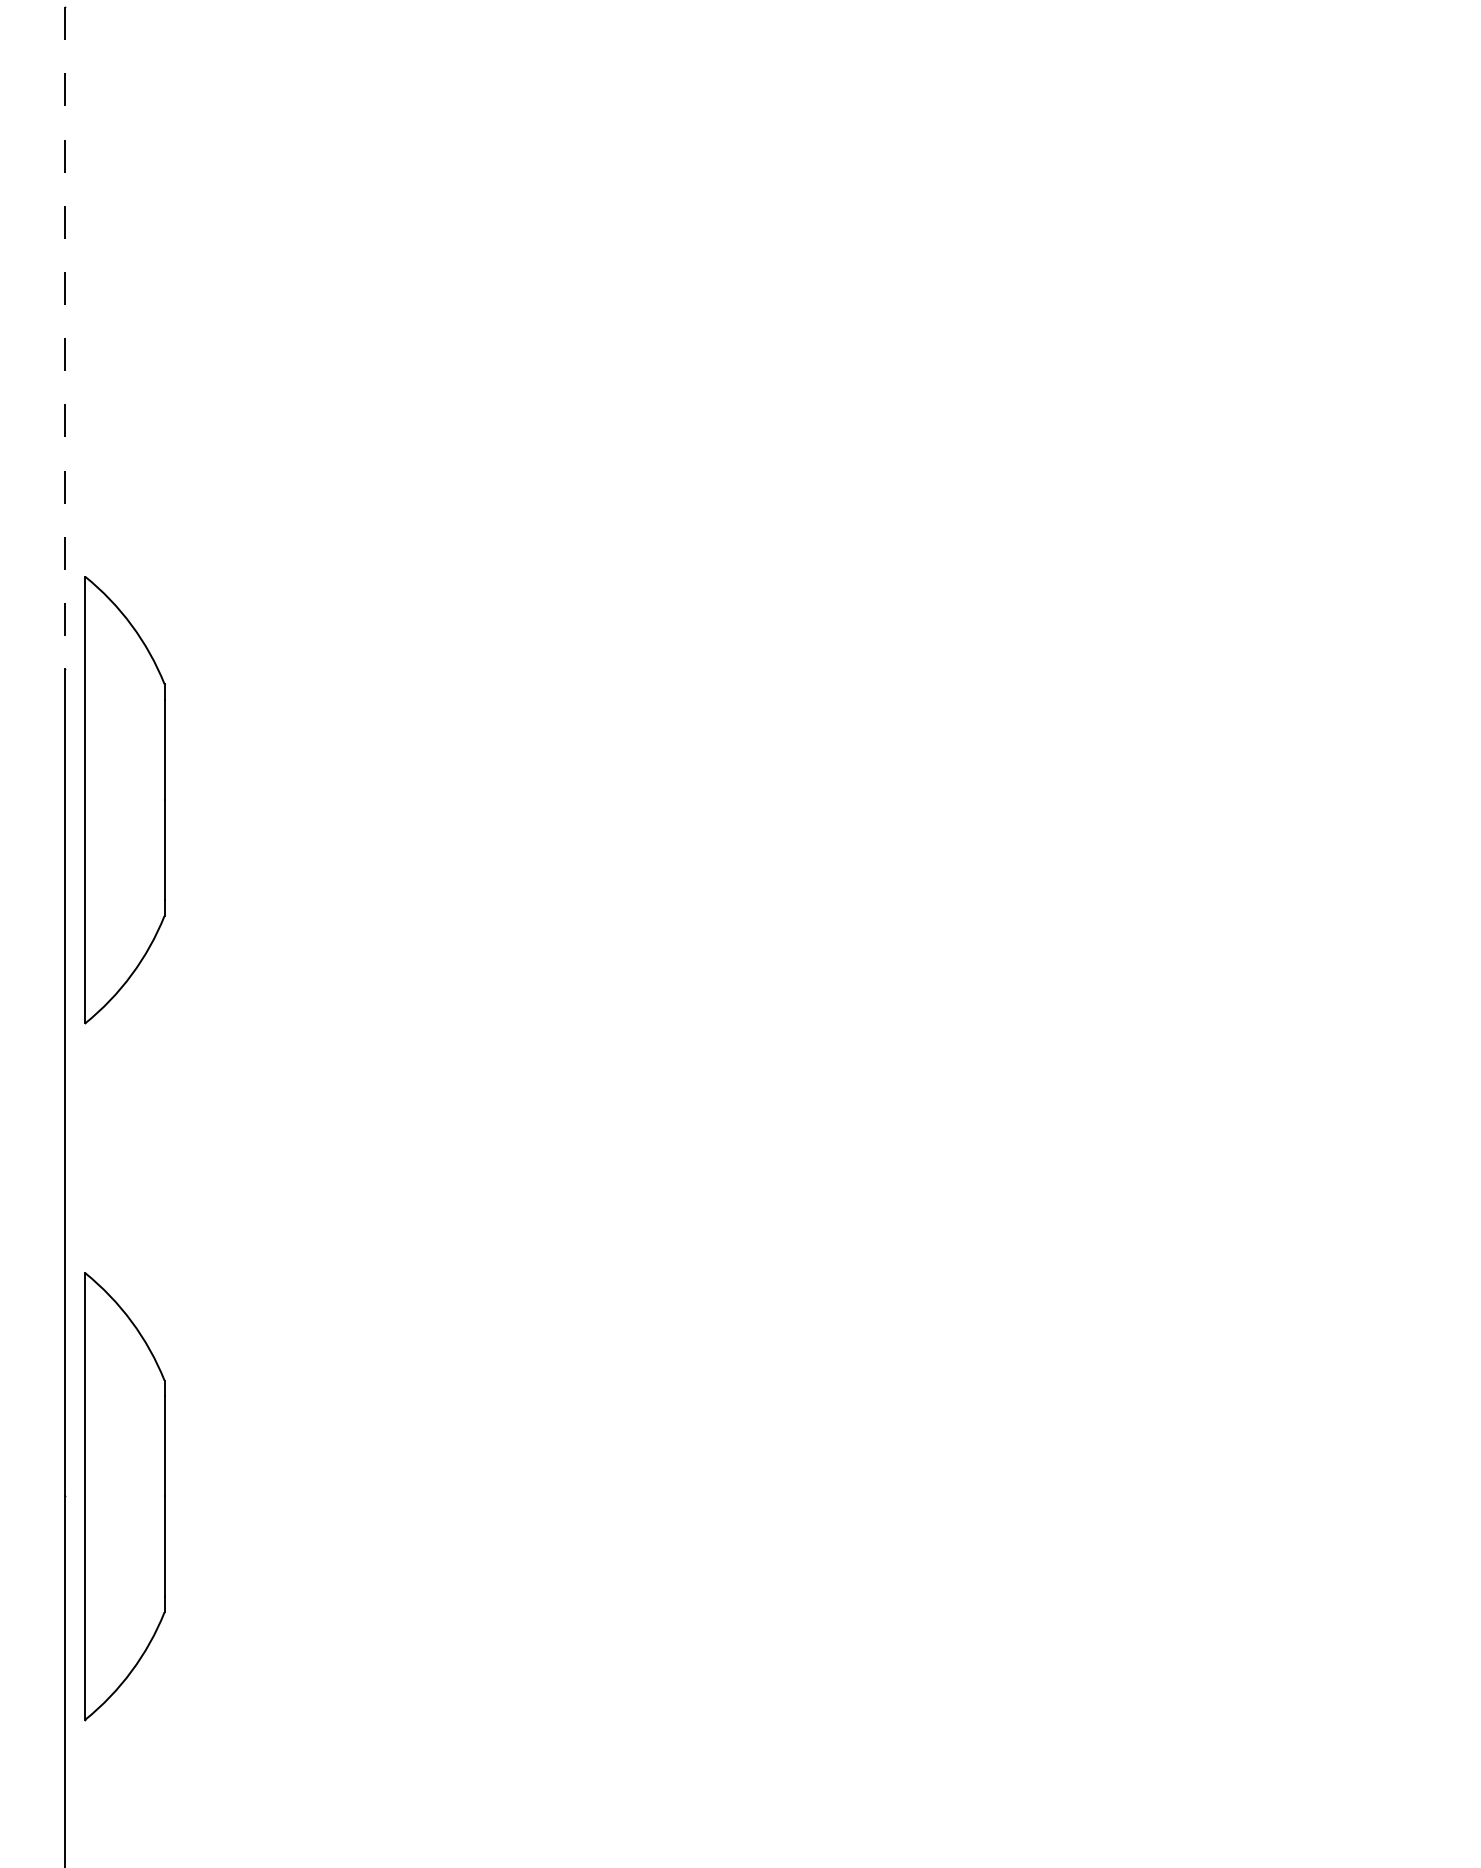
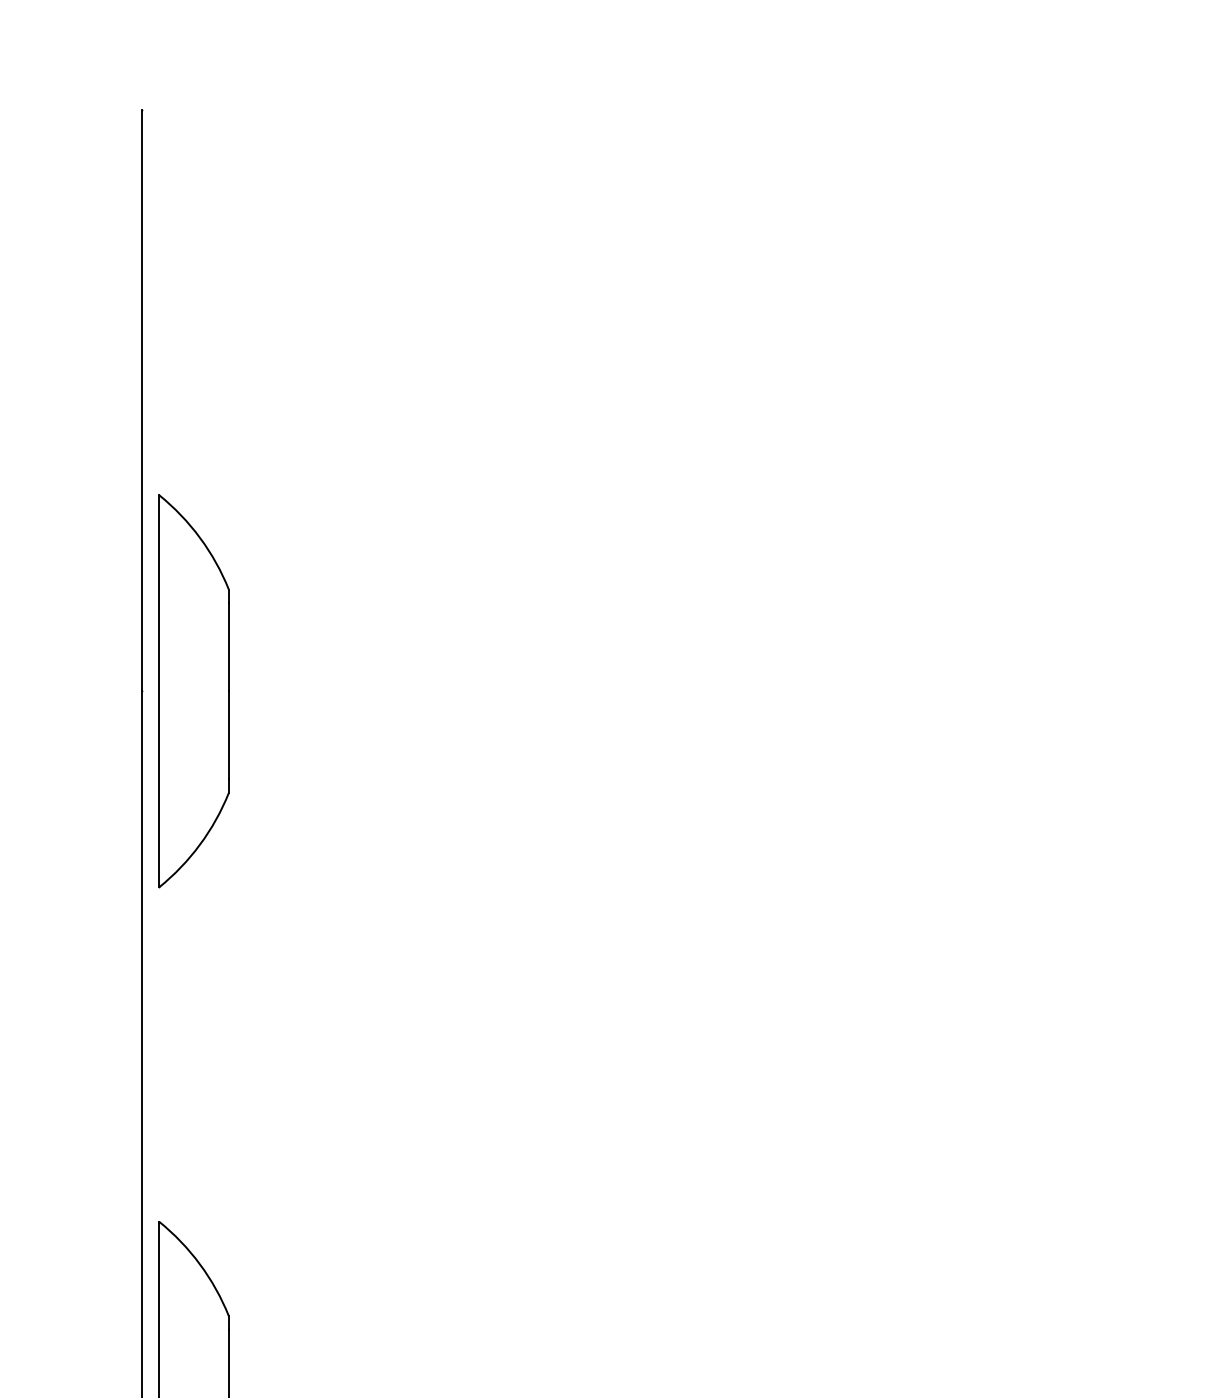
line: (65, 338) -> (141, 401), dashed -> solid
part: (124, 800) -> (193, 691), moved

